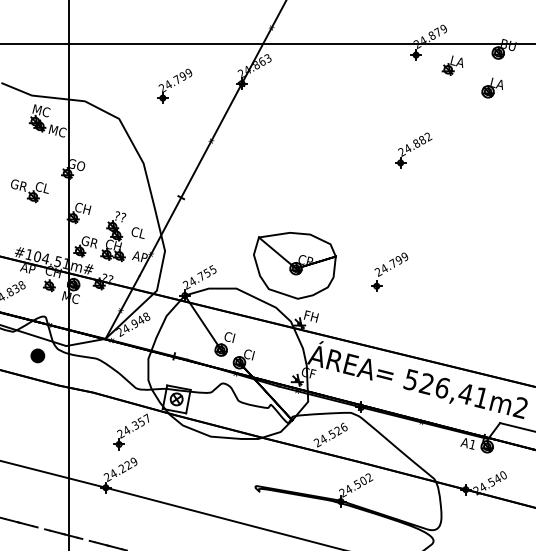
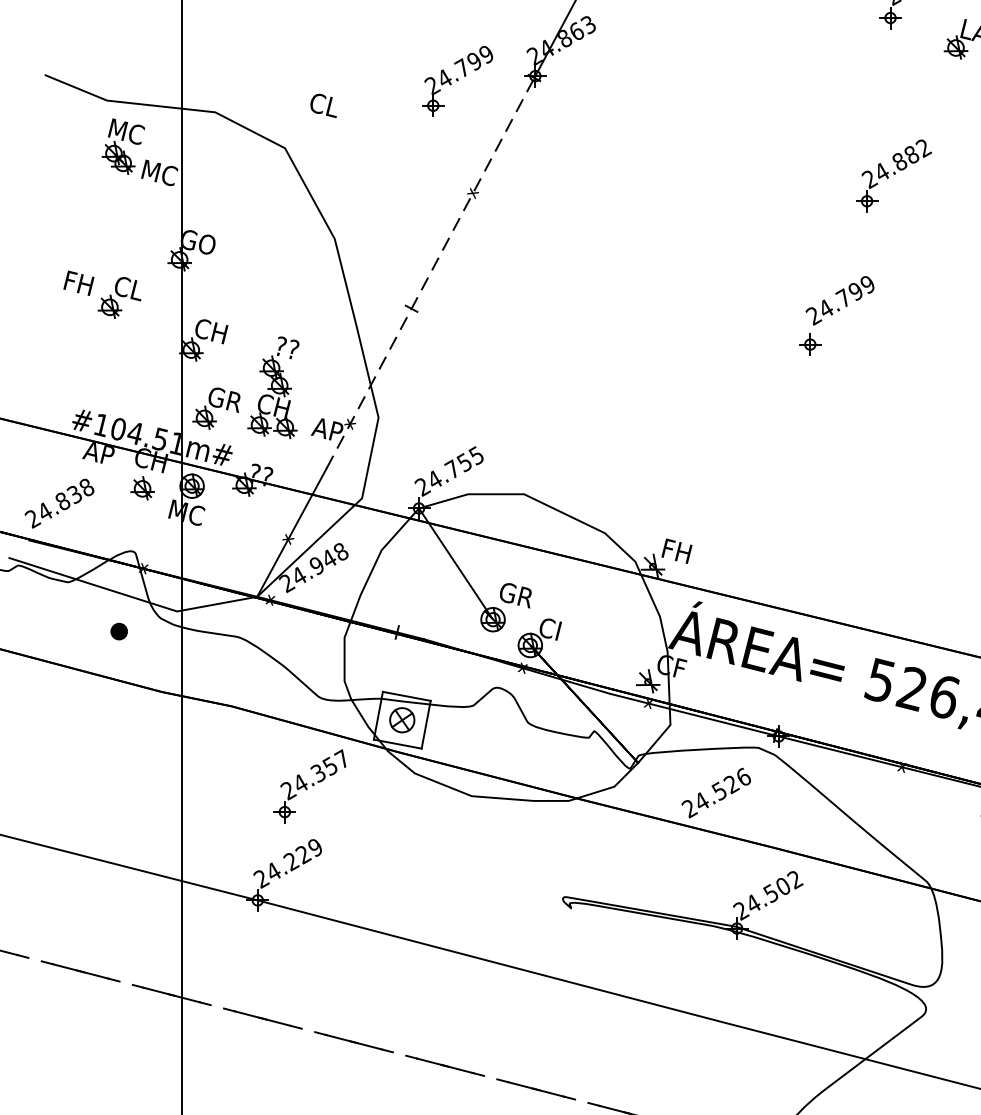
part: (174, 85) -> (456, 80), moved
part: (413, 150) -> (893, 175), moved
line: (190, 179) -> (430, 271), solid -> dashed
text: (18, 185) -> (79, 283), GR -> FH
text: (137, 232) -> (322, 104), moved
part: (294, 265) -> (642, 447), removed
part: (389, 271) -> (836, 314), moved
text: (234, 338) -> (520, 596), CI -> GR
part: (37, 355) -> (118, 630), size x0.6

